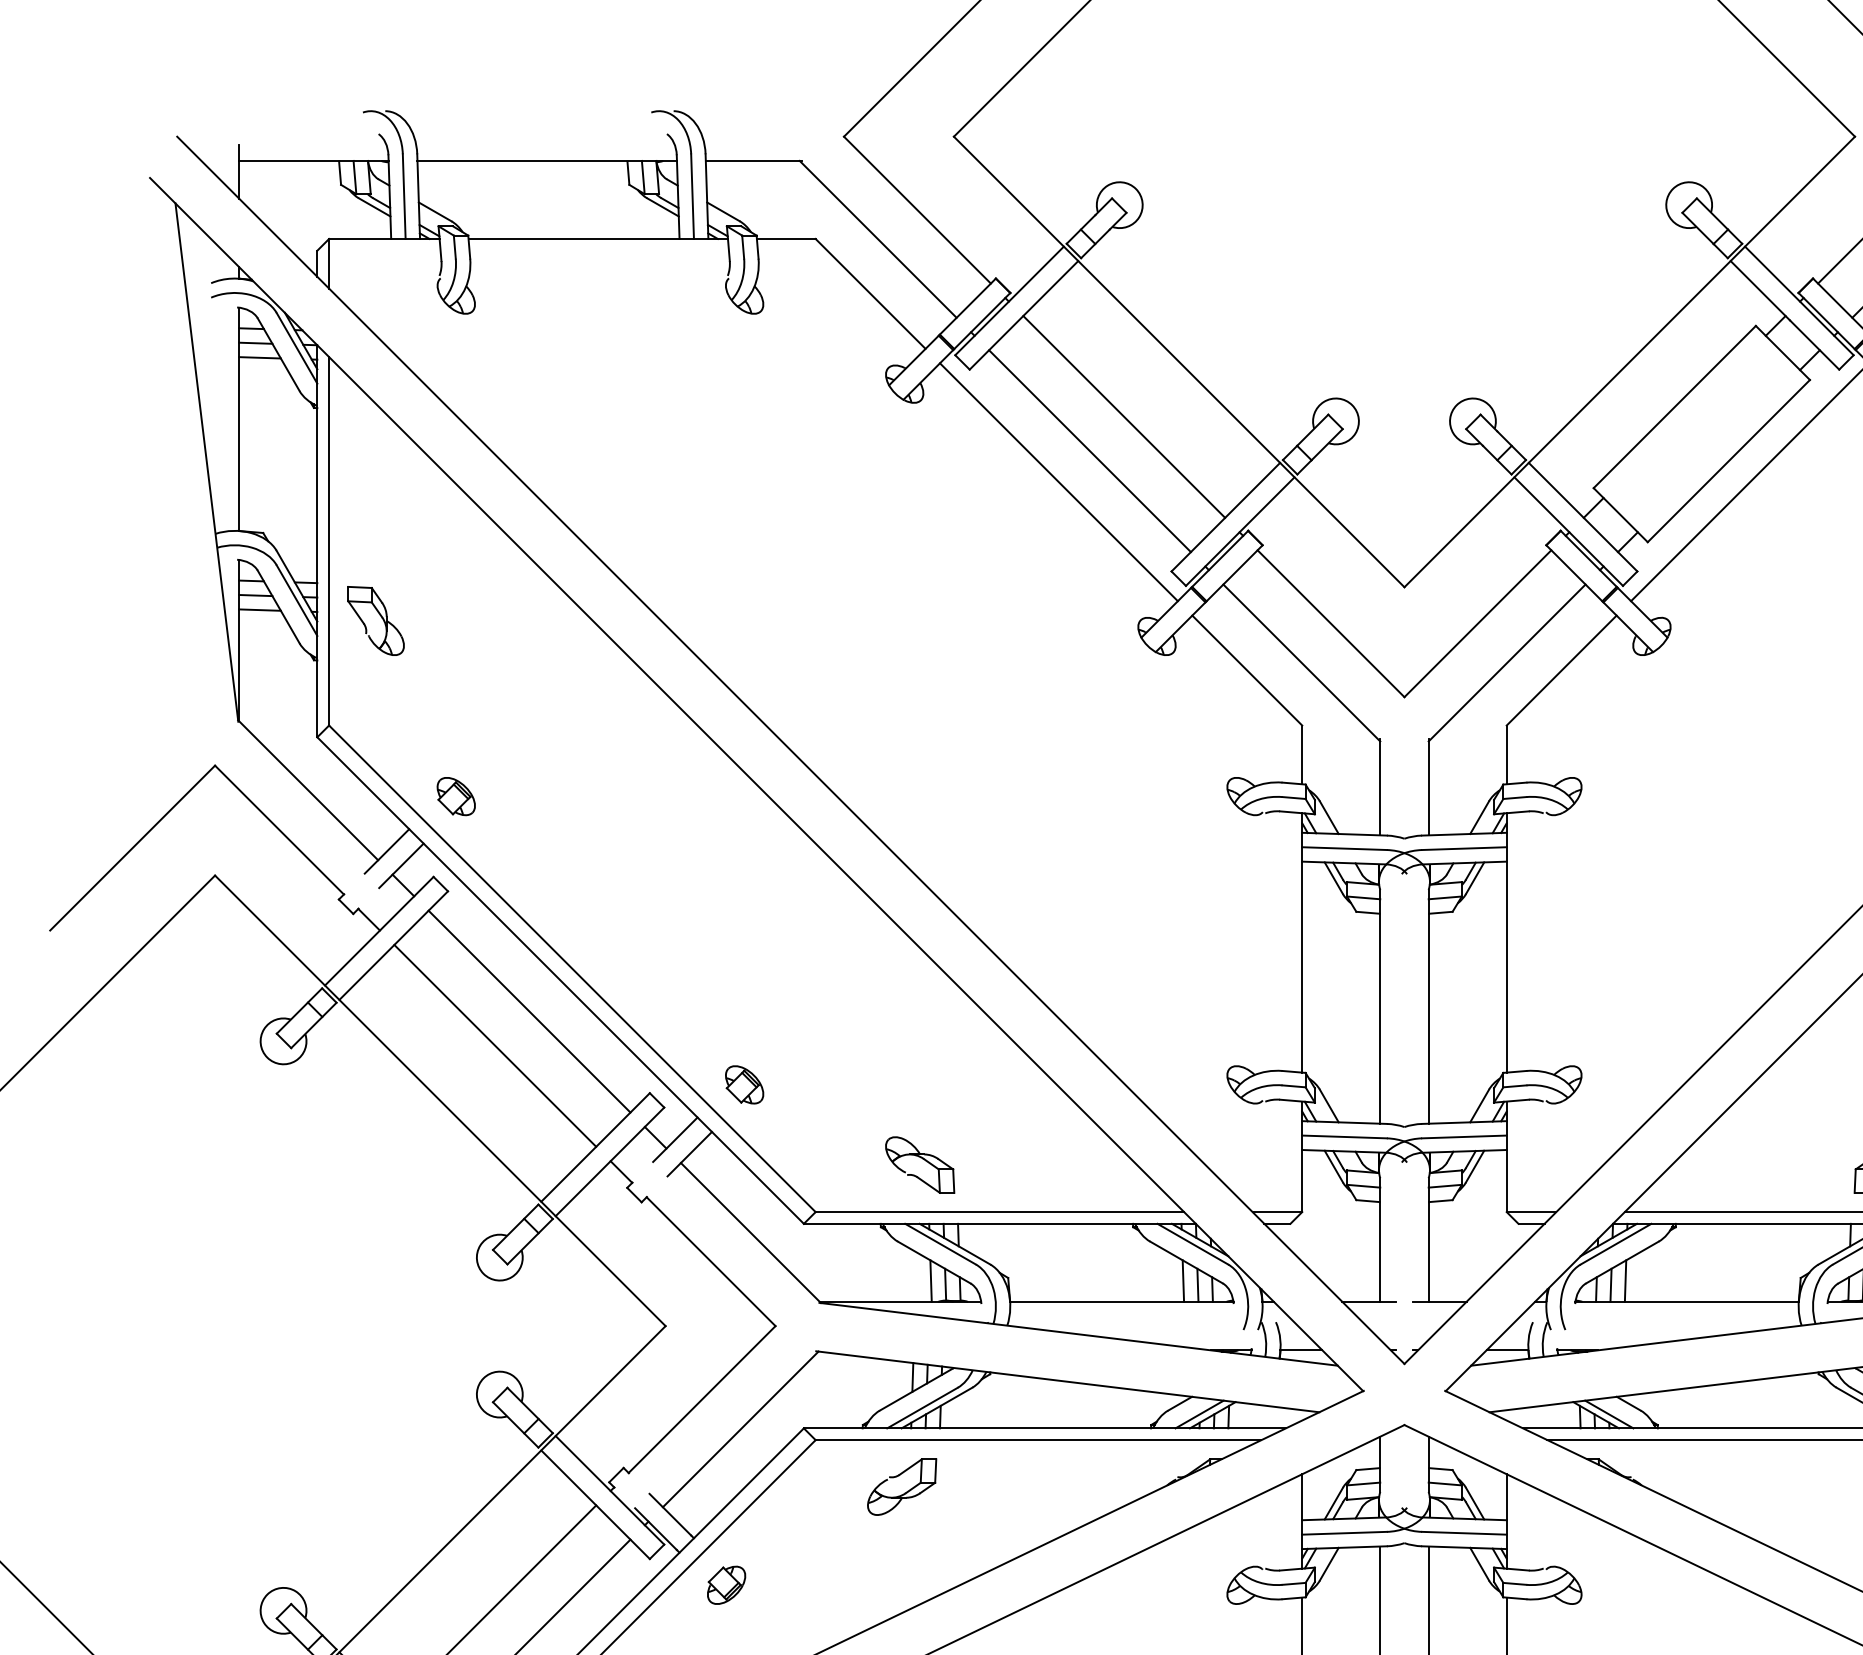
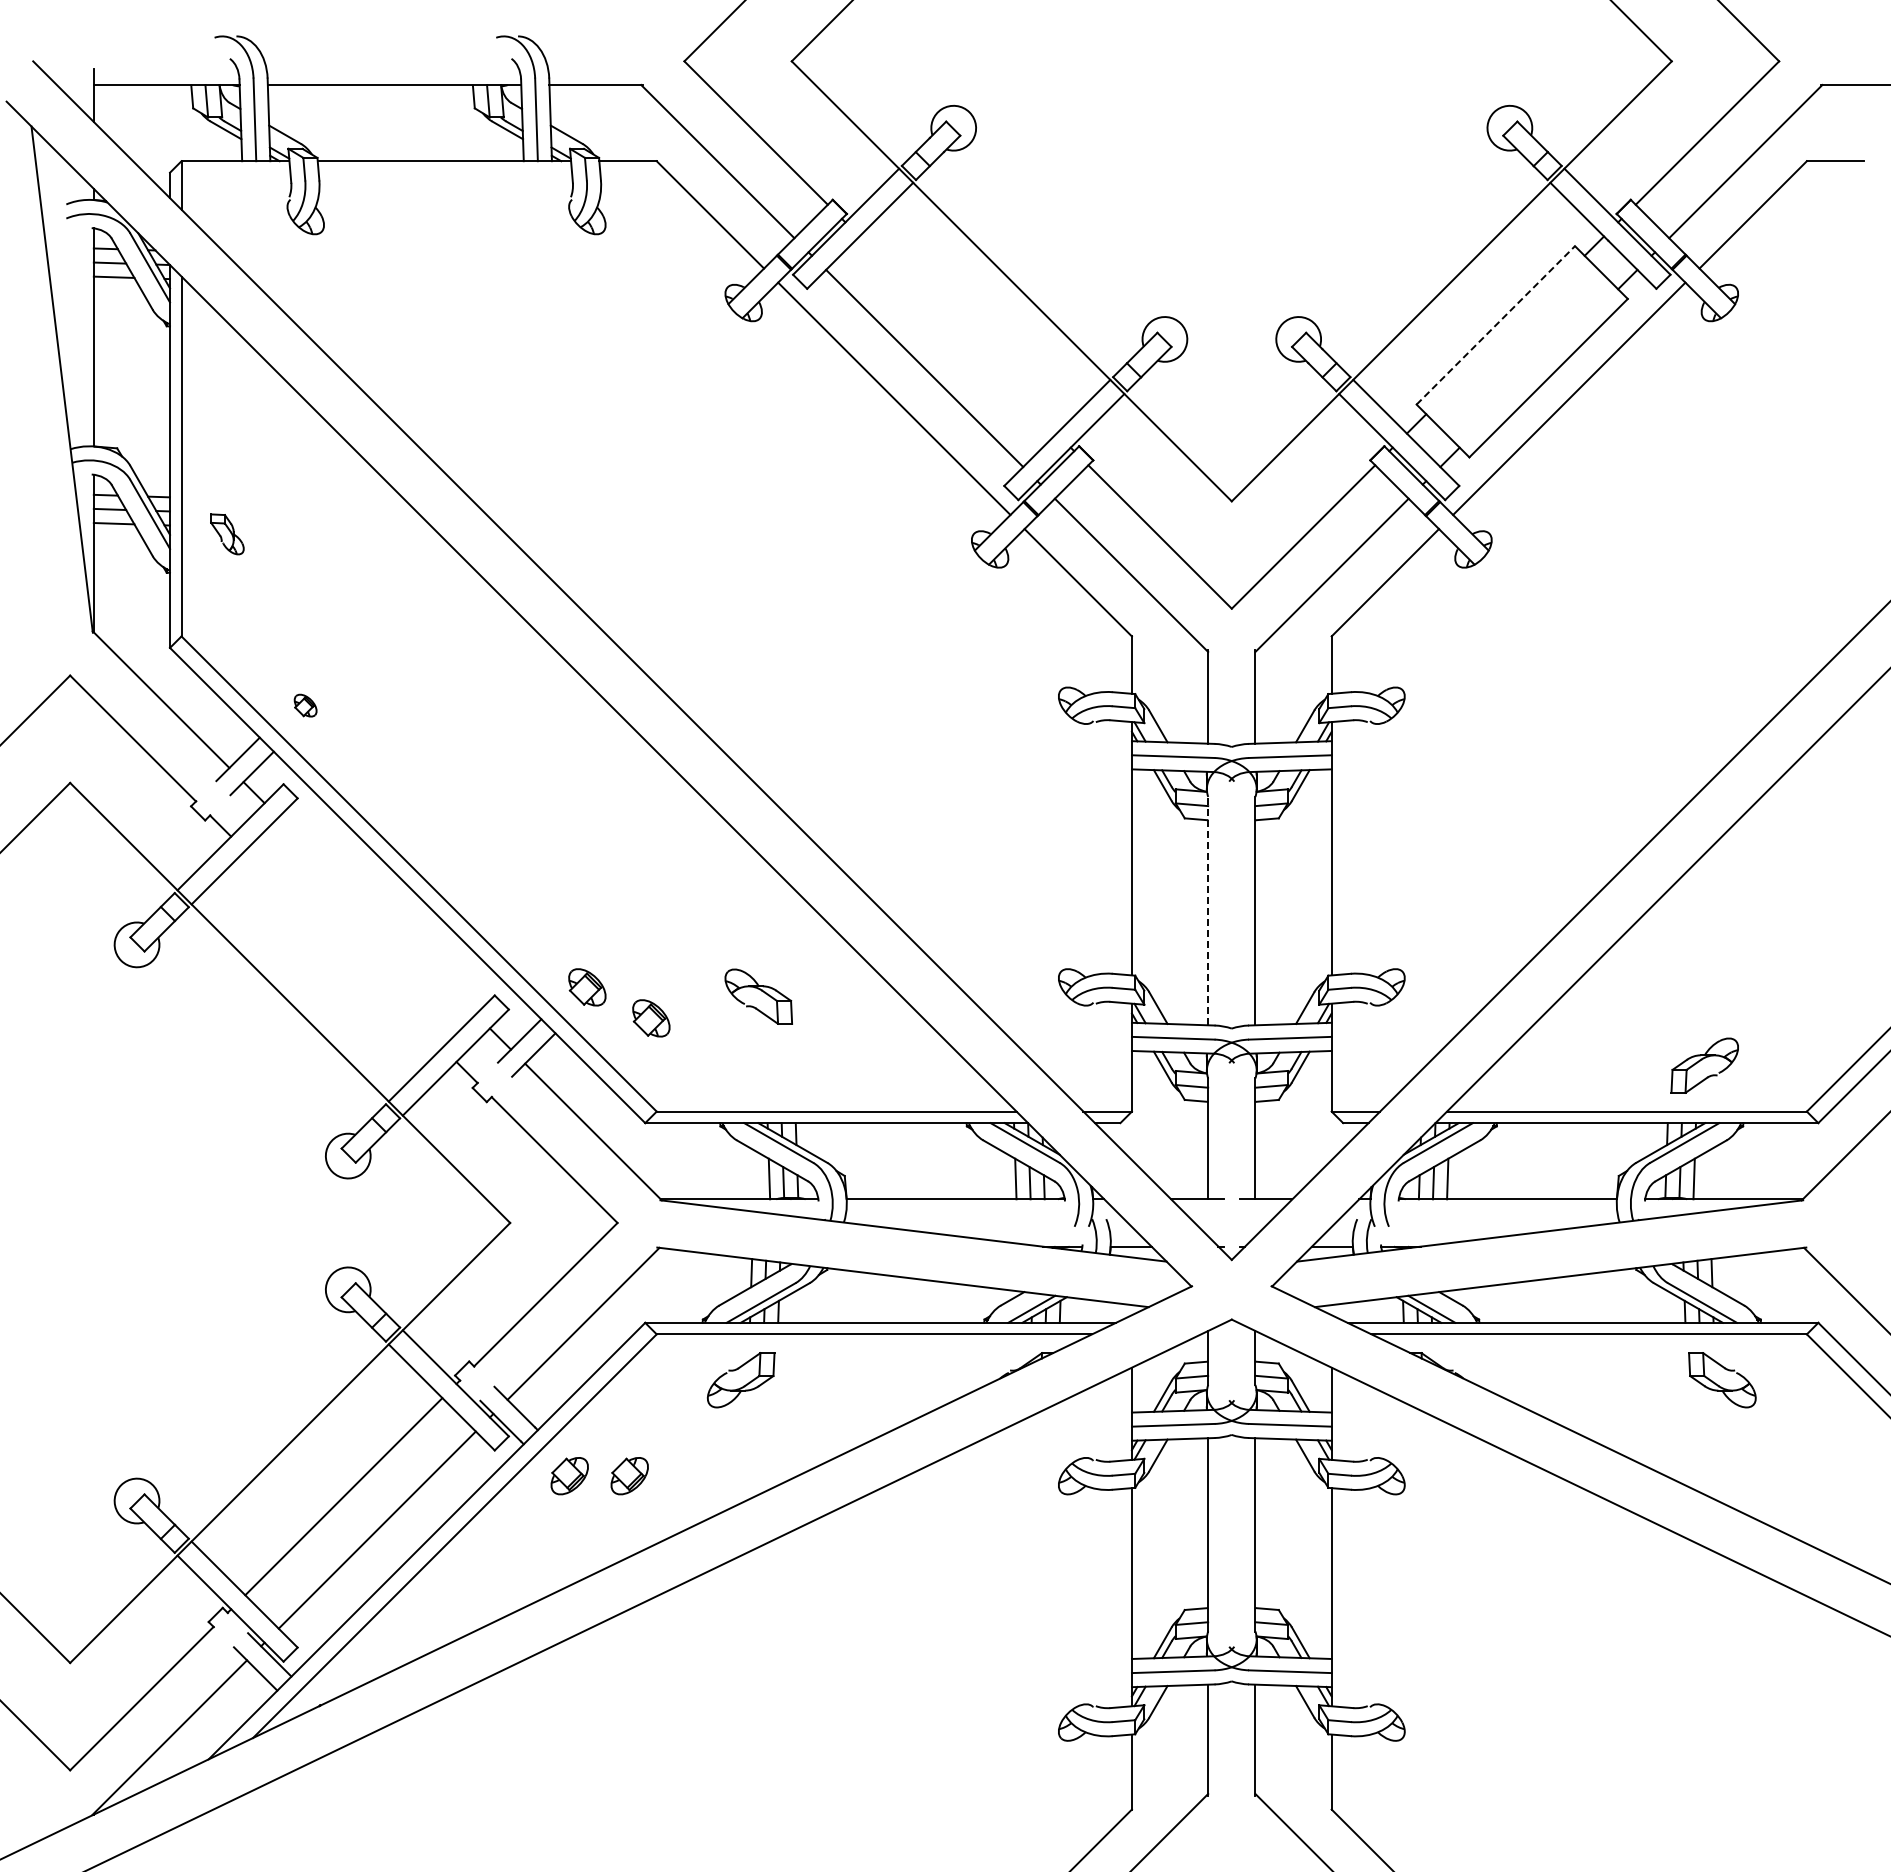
line: (1675, 407) -> (1496, 325), solid -> dashed
line: (1123, 416) -> (957, 334), removed
part: (376, 621) -> (227, 534), size x0.6
part: (456, 796) -> (305, 705), size x0.6
line: (1380, 1006) -> (1208, 910), solid -> dashed
line: (528, 1011) -> (376, 915), removed
line: (494, 1045) -> (343, 948), removed
part: (810, 1116) -> (651, 1018), added
part: (919, 1164) -> (758, 996), moved
part: (787, 1585) -> (629, 1476), added

